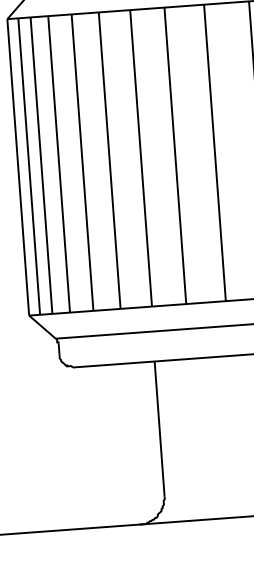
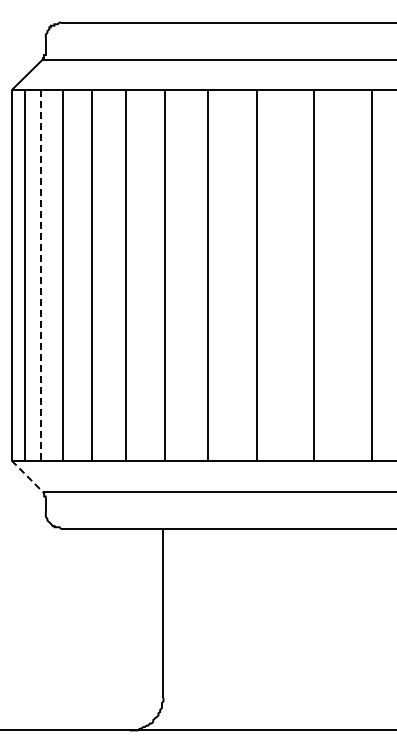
line: (41, 165) -> (40, 275), solid -> dashed
line: (42, 327) -> (27, 476), solid -> dashed

